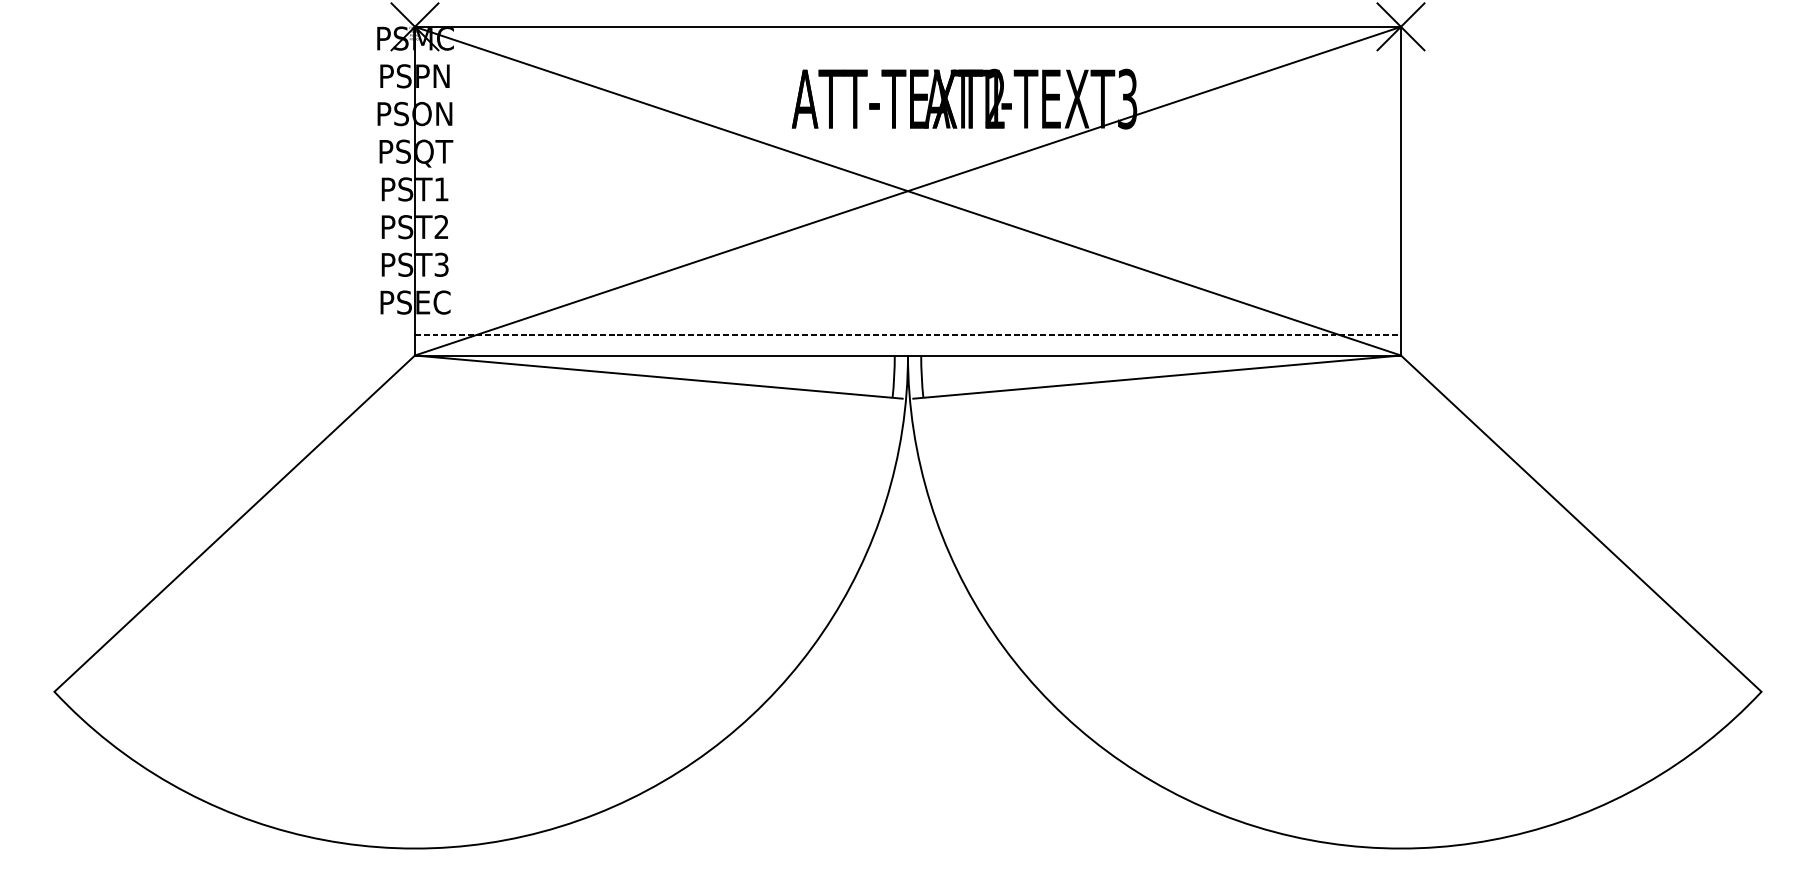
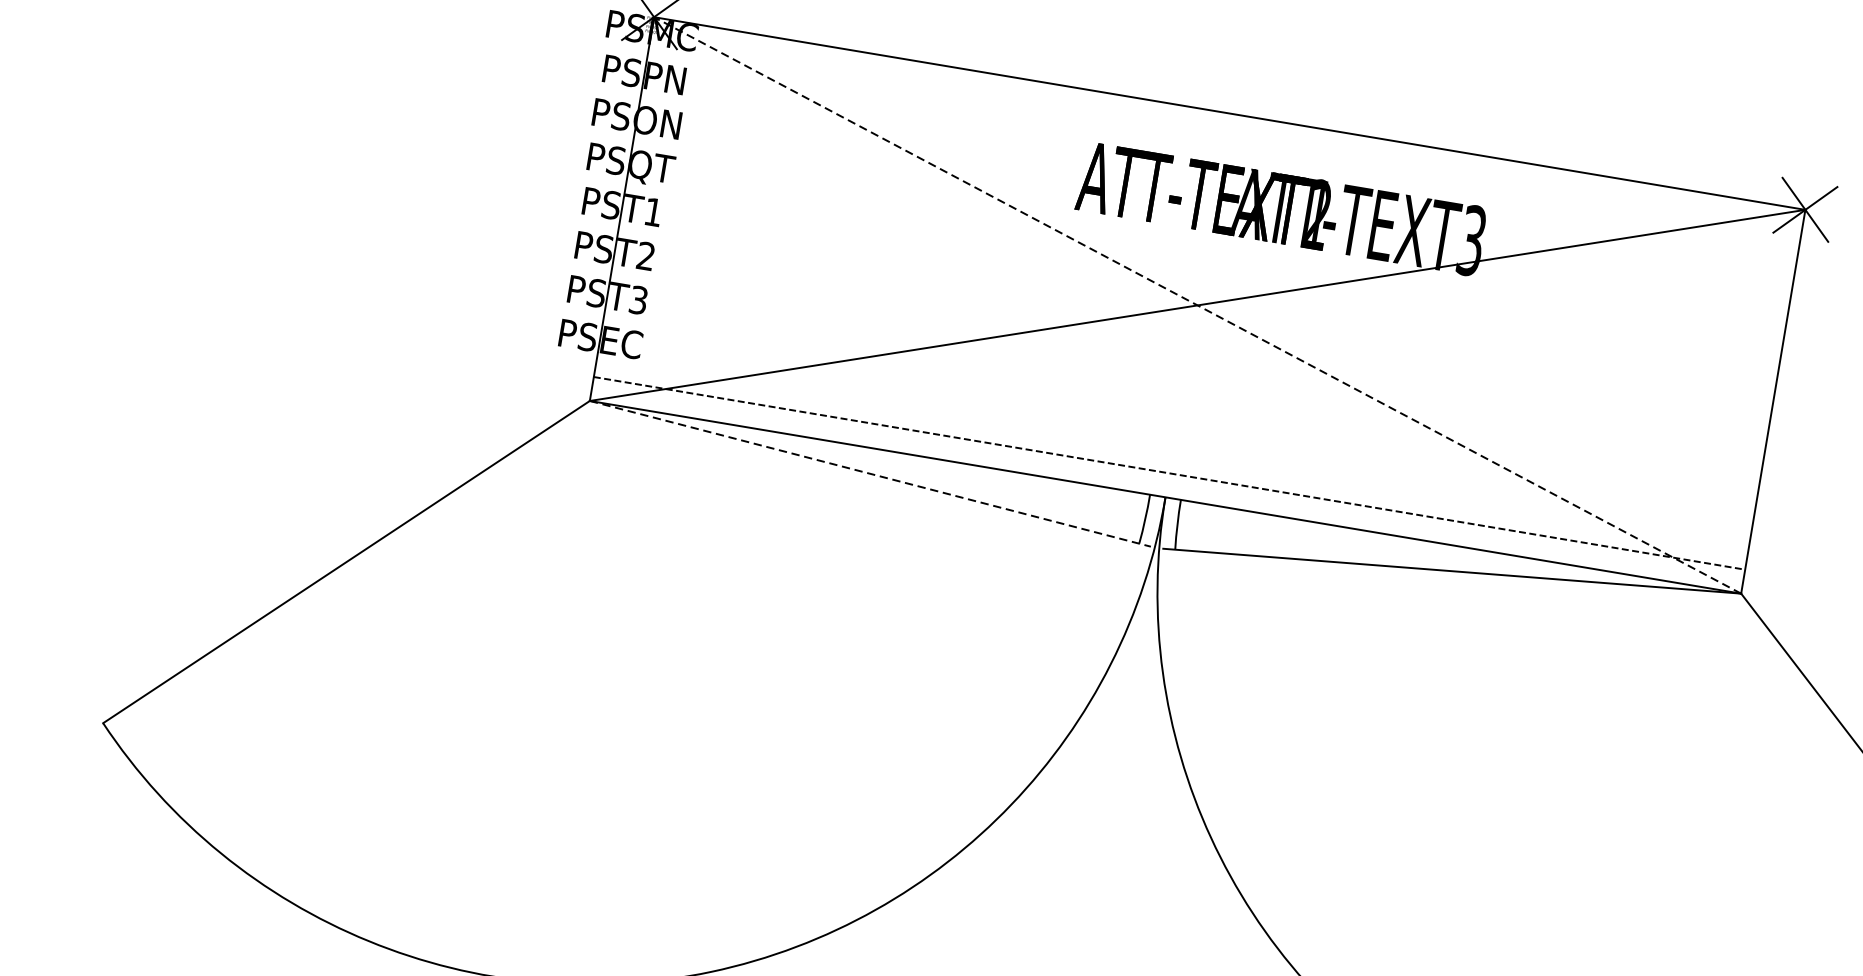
line: (907, 191) -> (1196, 305), solid -> dashed
line: (658, 377) -> (869, 474), solid -> dashed

